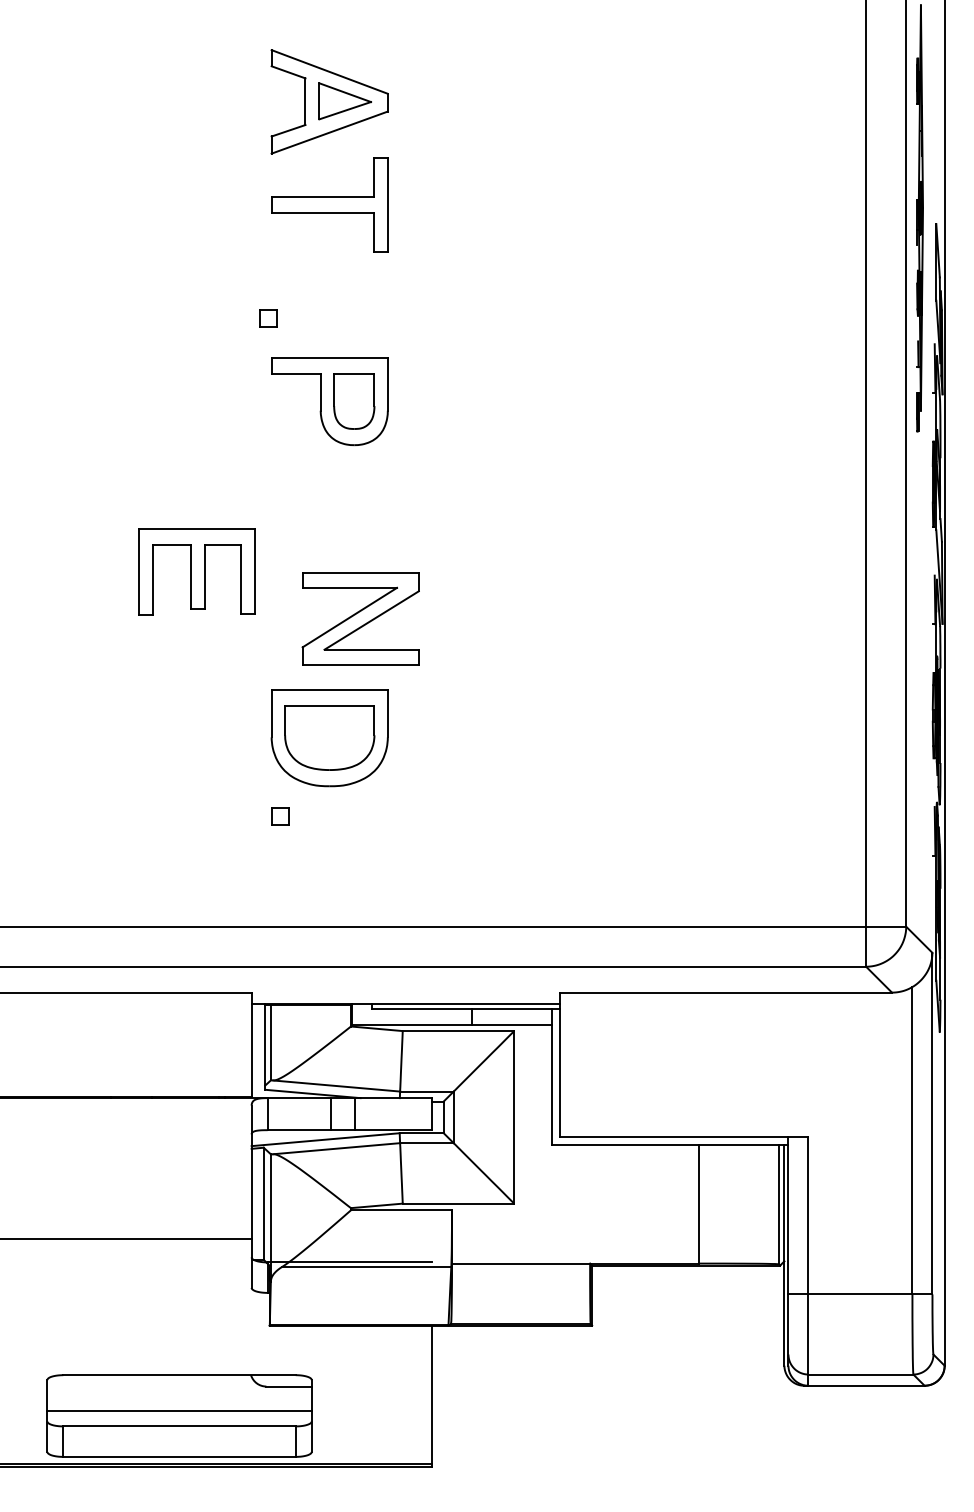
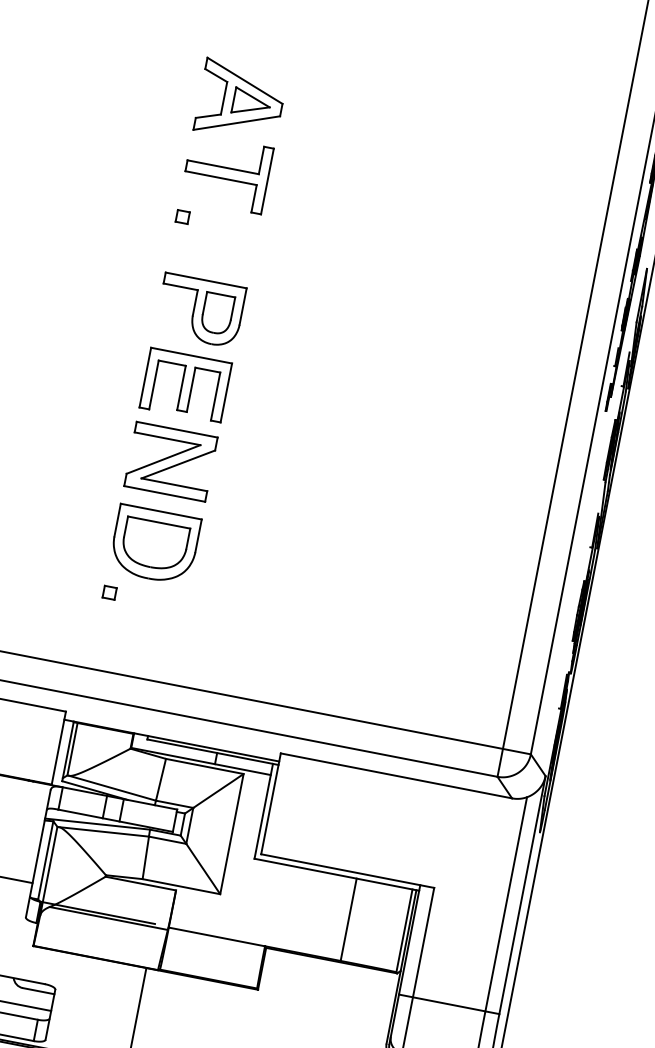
part: (268, 318) -> (182, 217), moved
part: (196, 571) -> (185, 384), moved
part: (360, 618) -> (170, 461), moved

